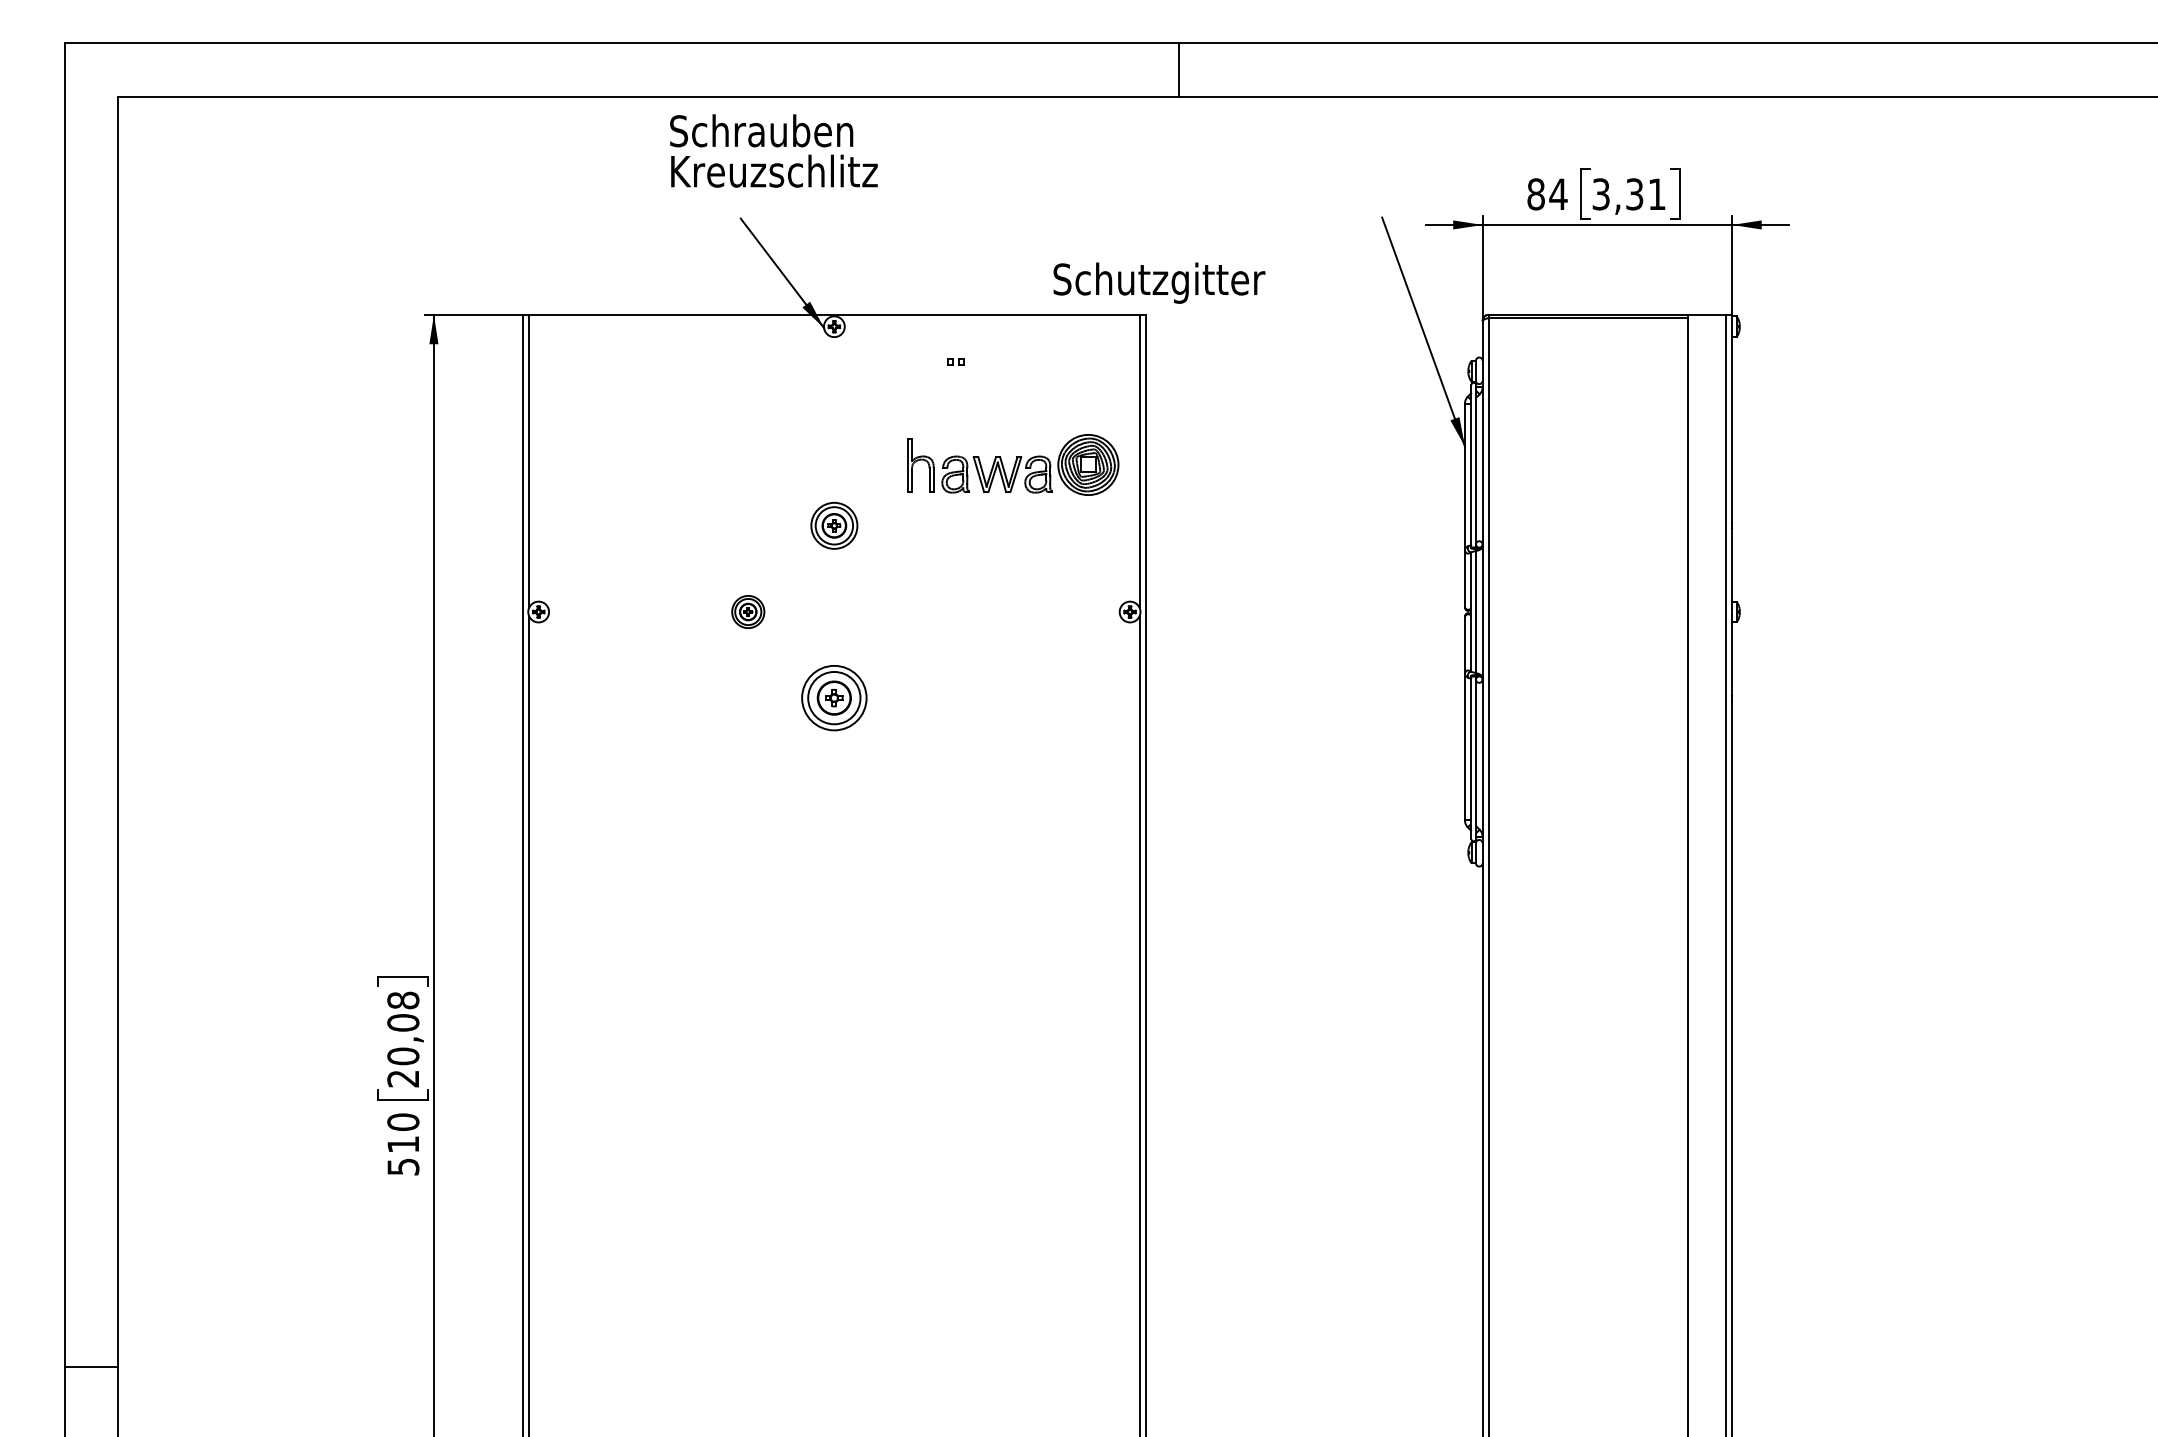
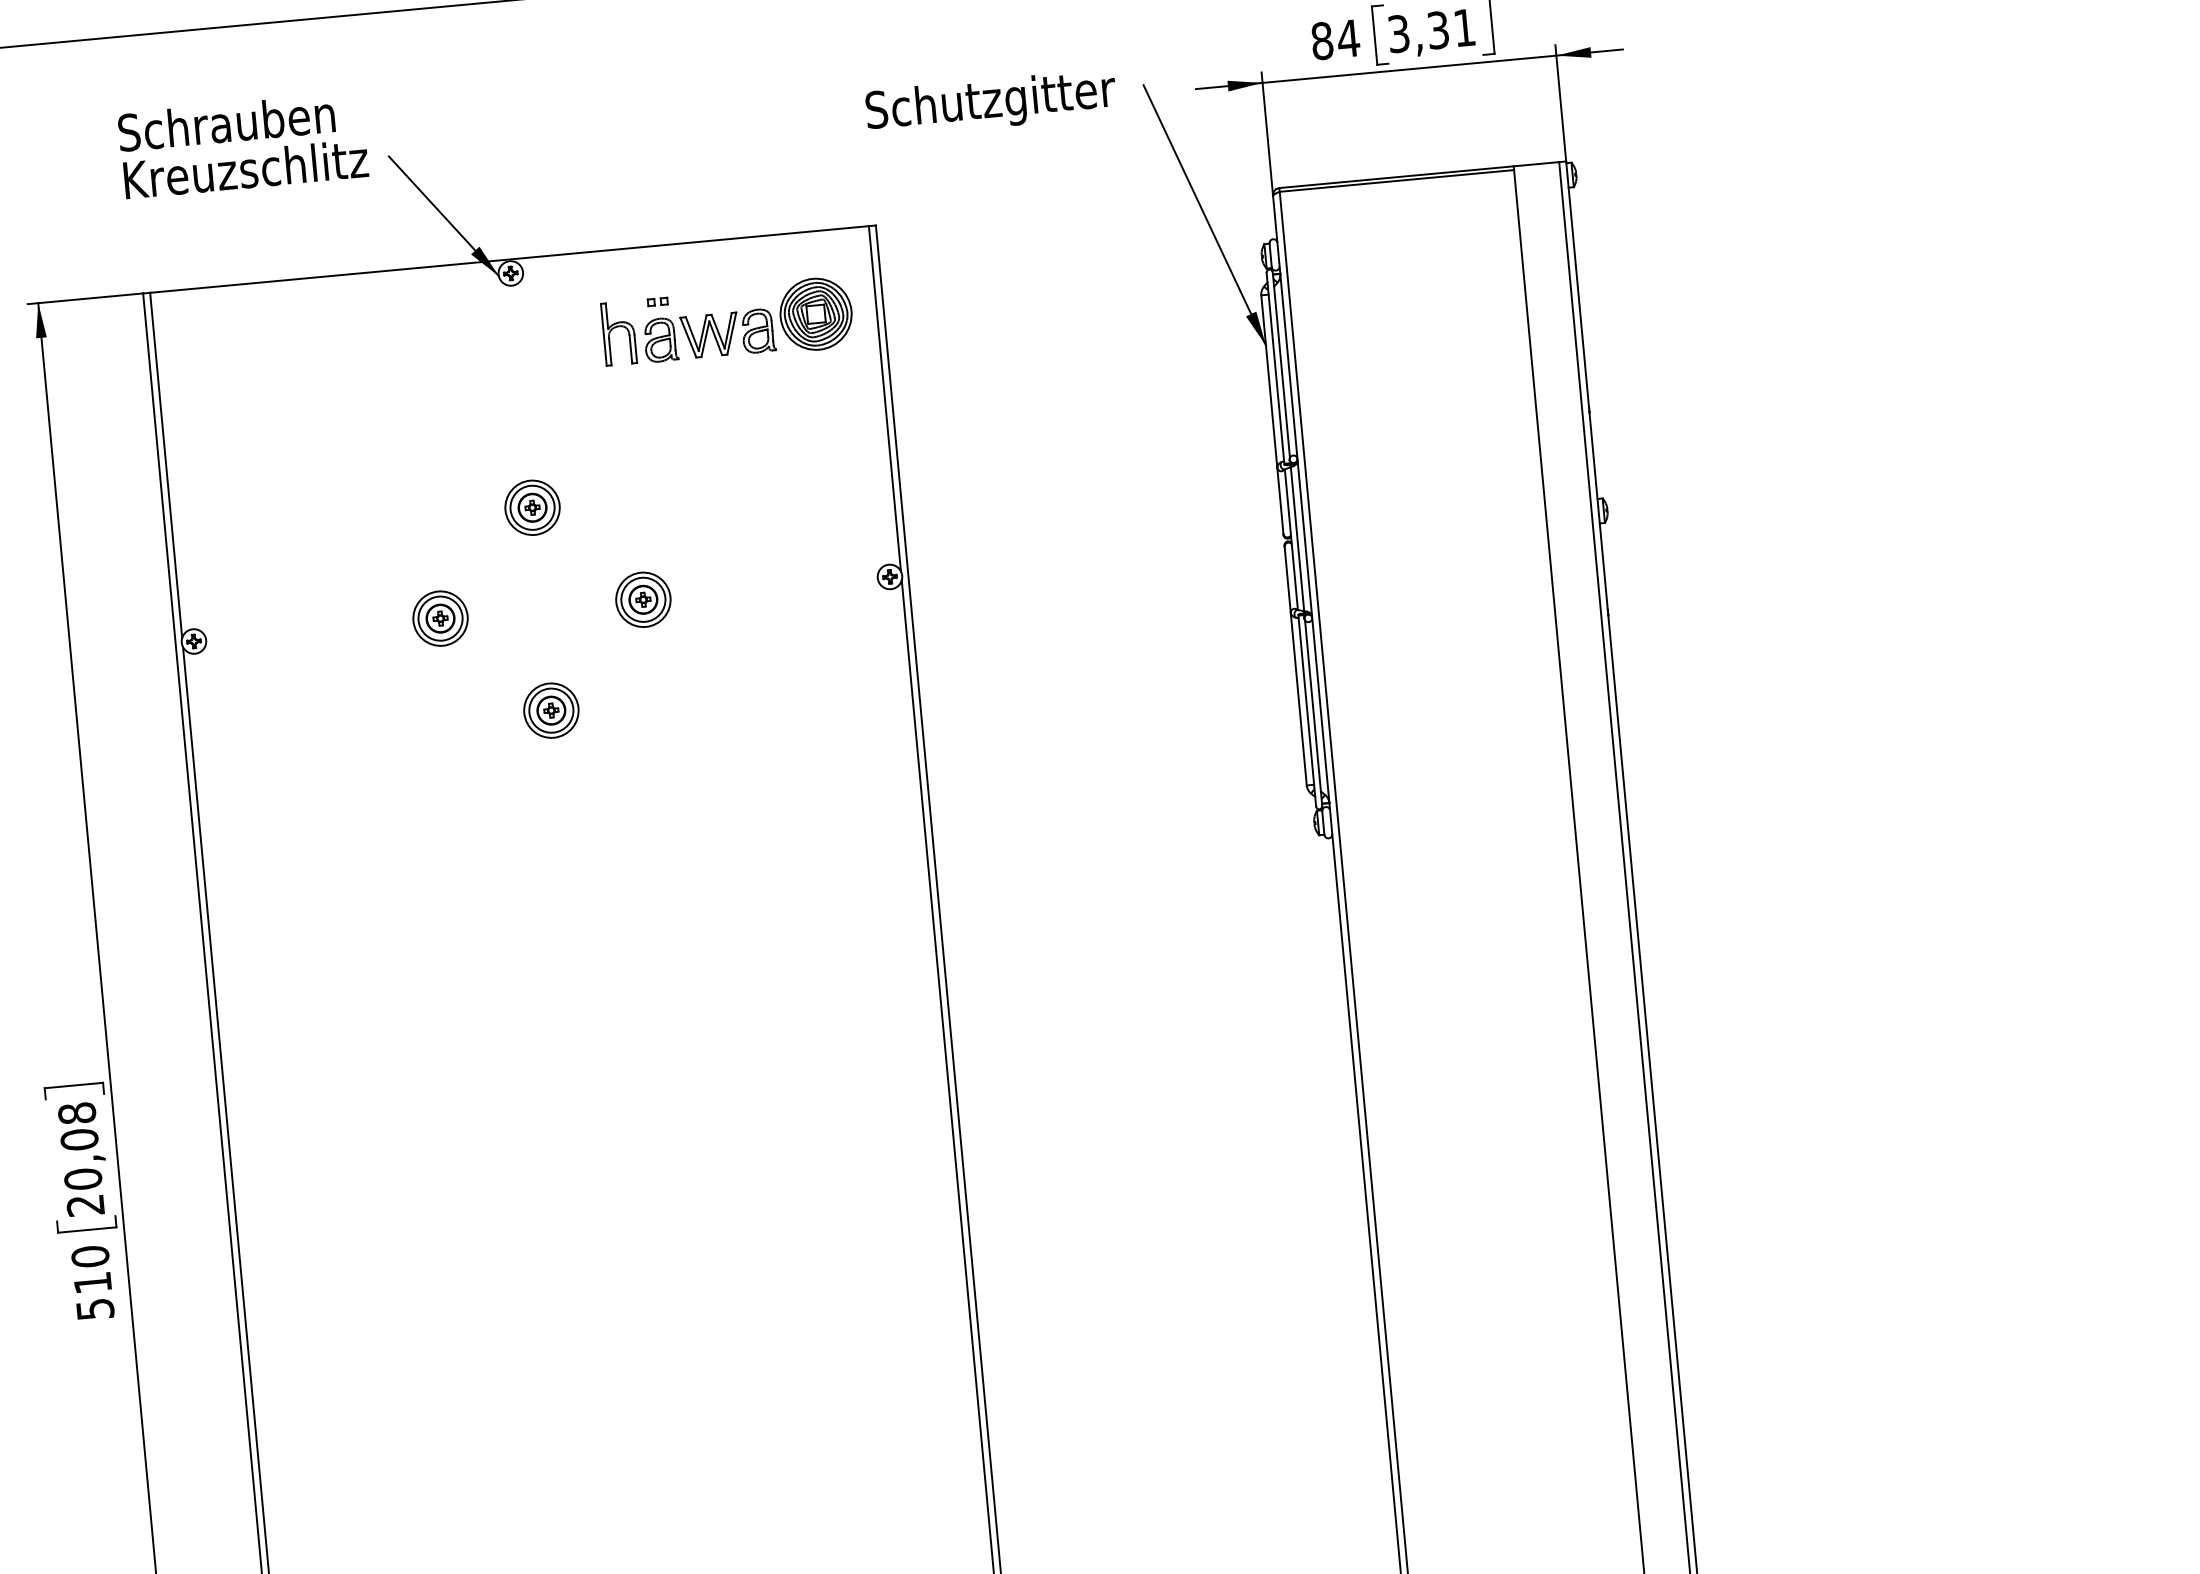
text: (773, 150) -> (242, 144), moved
text: (1159, 282) -> (991, 102), moved
part: (1013, 464) -> (727, 321), moved
part: (748, 611) -> (440, 617), size x1.43
part: (920, 611) -> (643, 599), added
part: (834, 698) -> (551, 710), size x0.71

